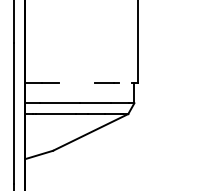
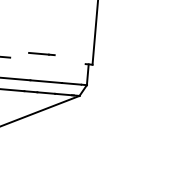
line: (106, 82) -> (41, 53), moved

